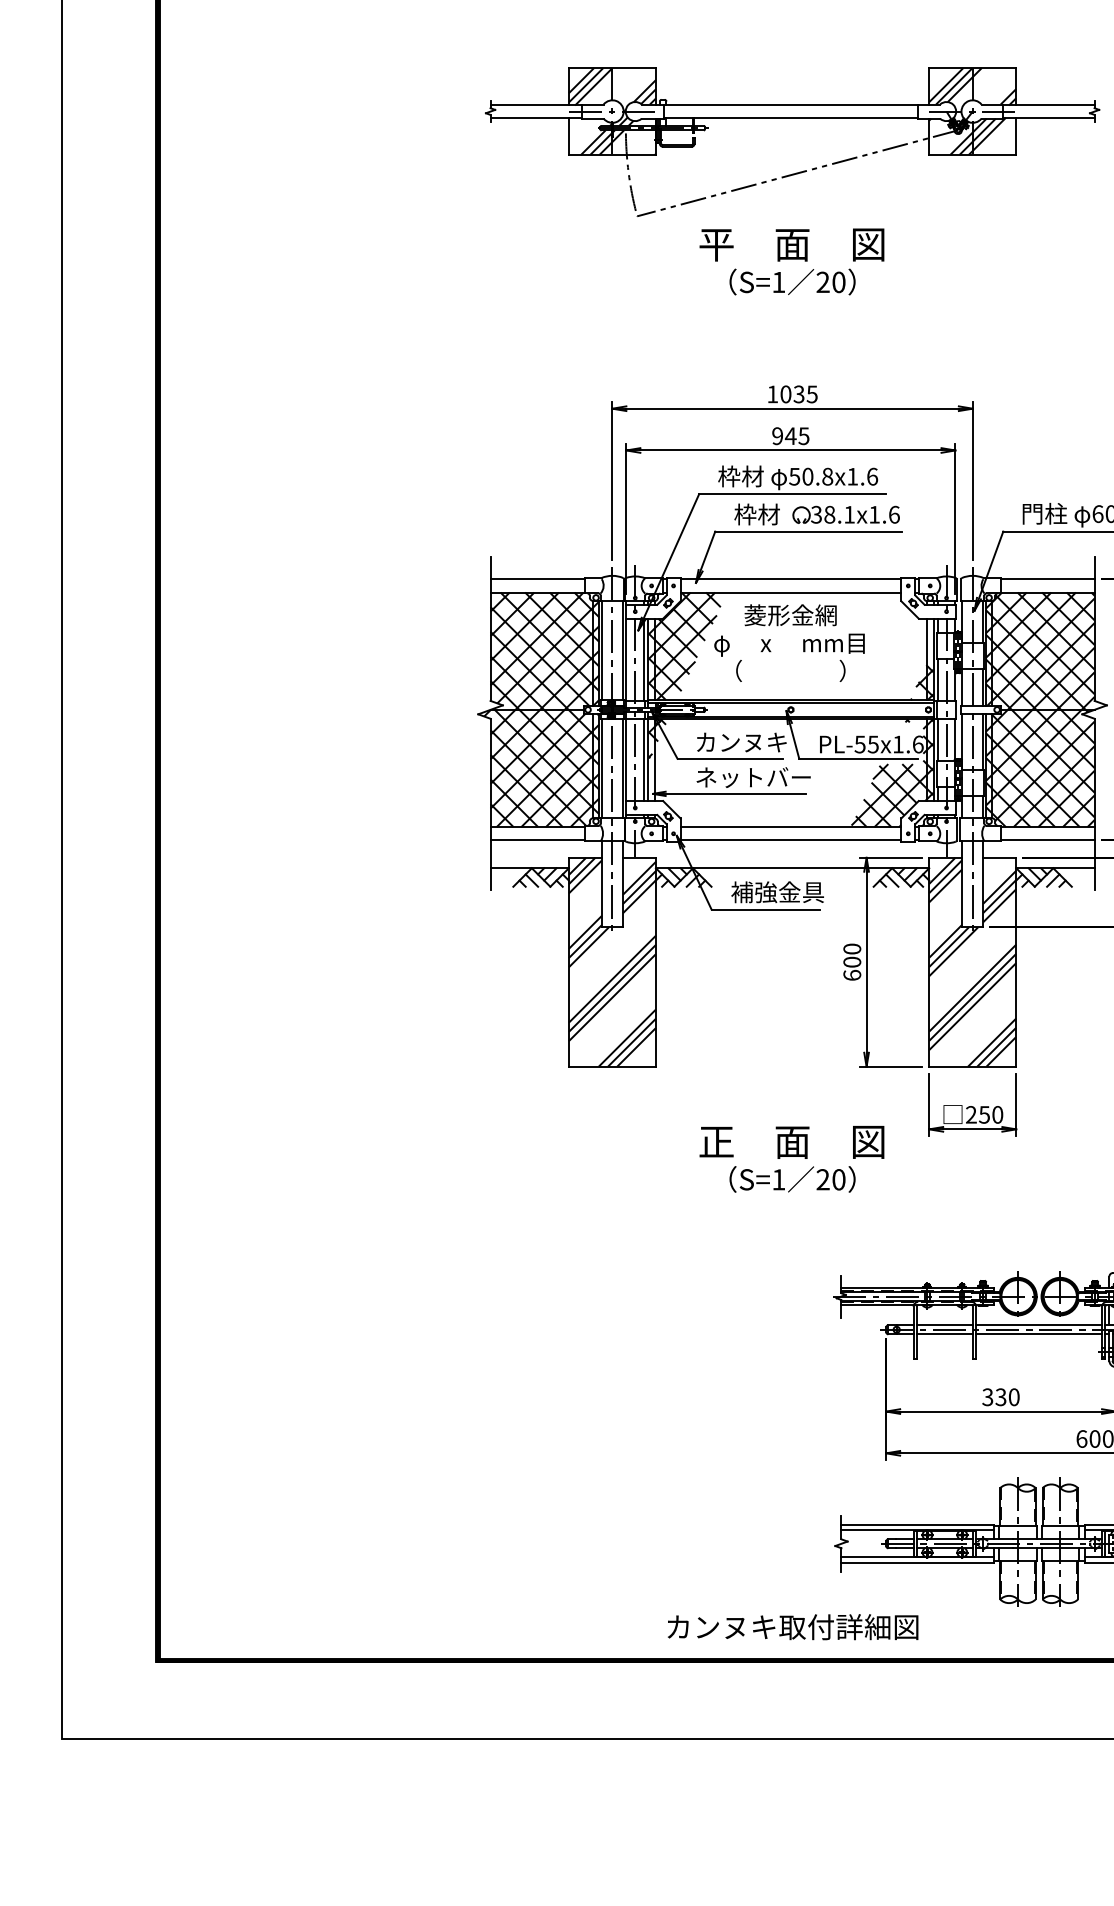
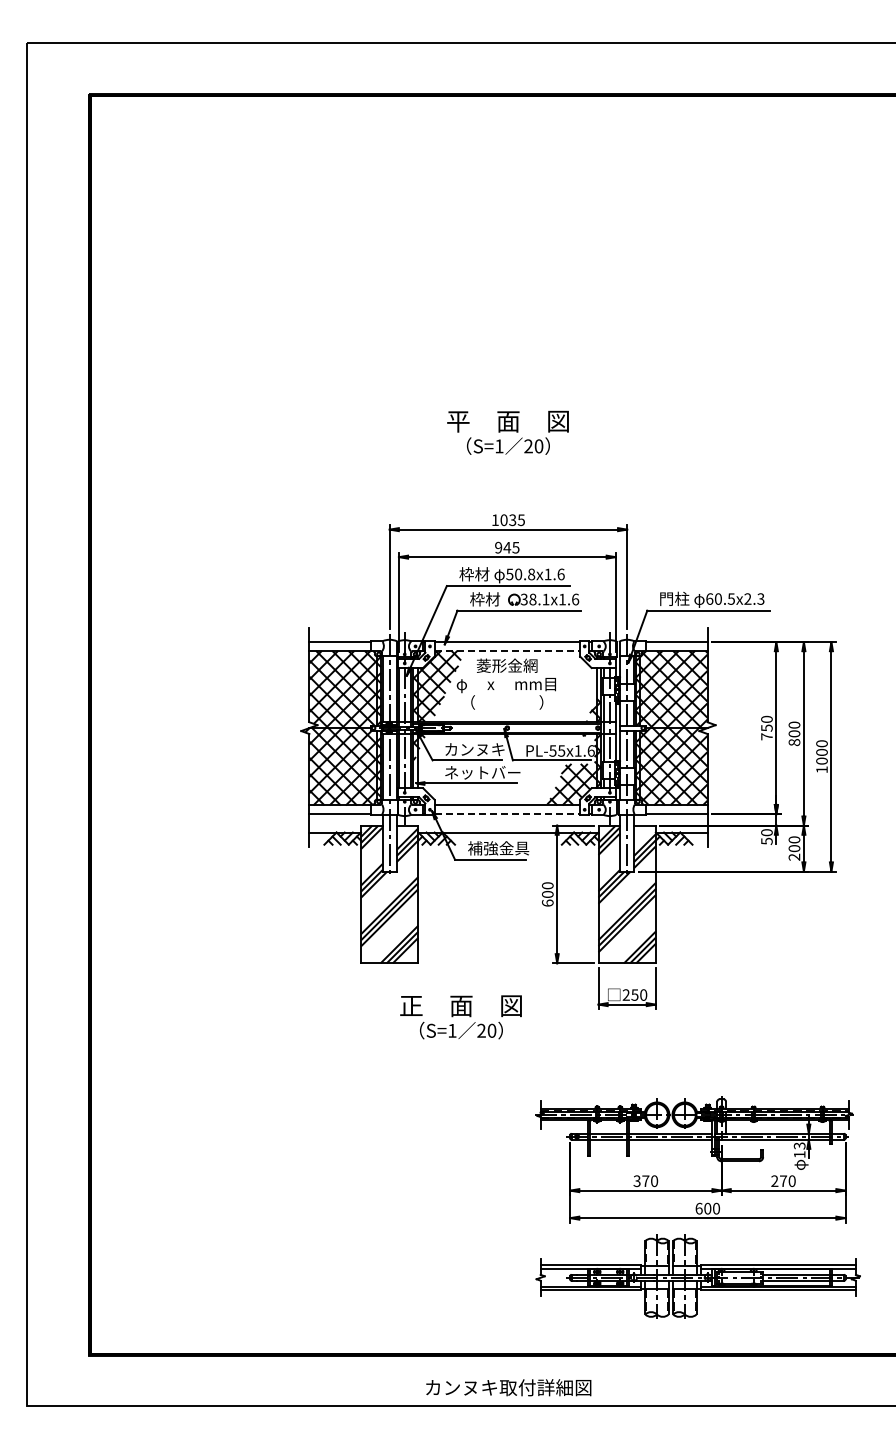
part: (792, 118) -> (508, 338), removed
line: (791, 592) -> (507, 650), solid -> dashed
line: (791, 840) -> (507, 814), solid -> dashed
text: (791, 1159) -> (460, 1017), moved
text: (1000, 1397) -> (645, 1181), 330 -> 370
text: (792, 1626) -> (508, 1387), moved

